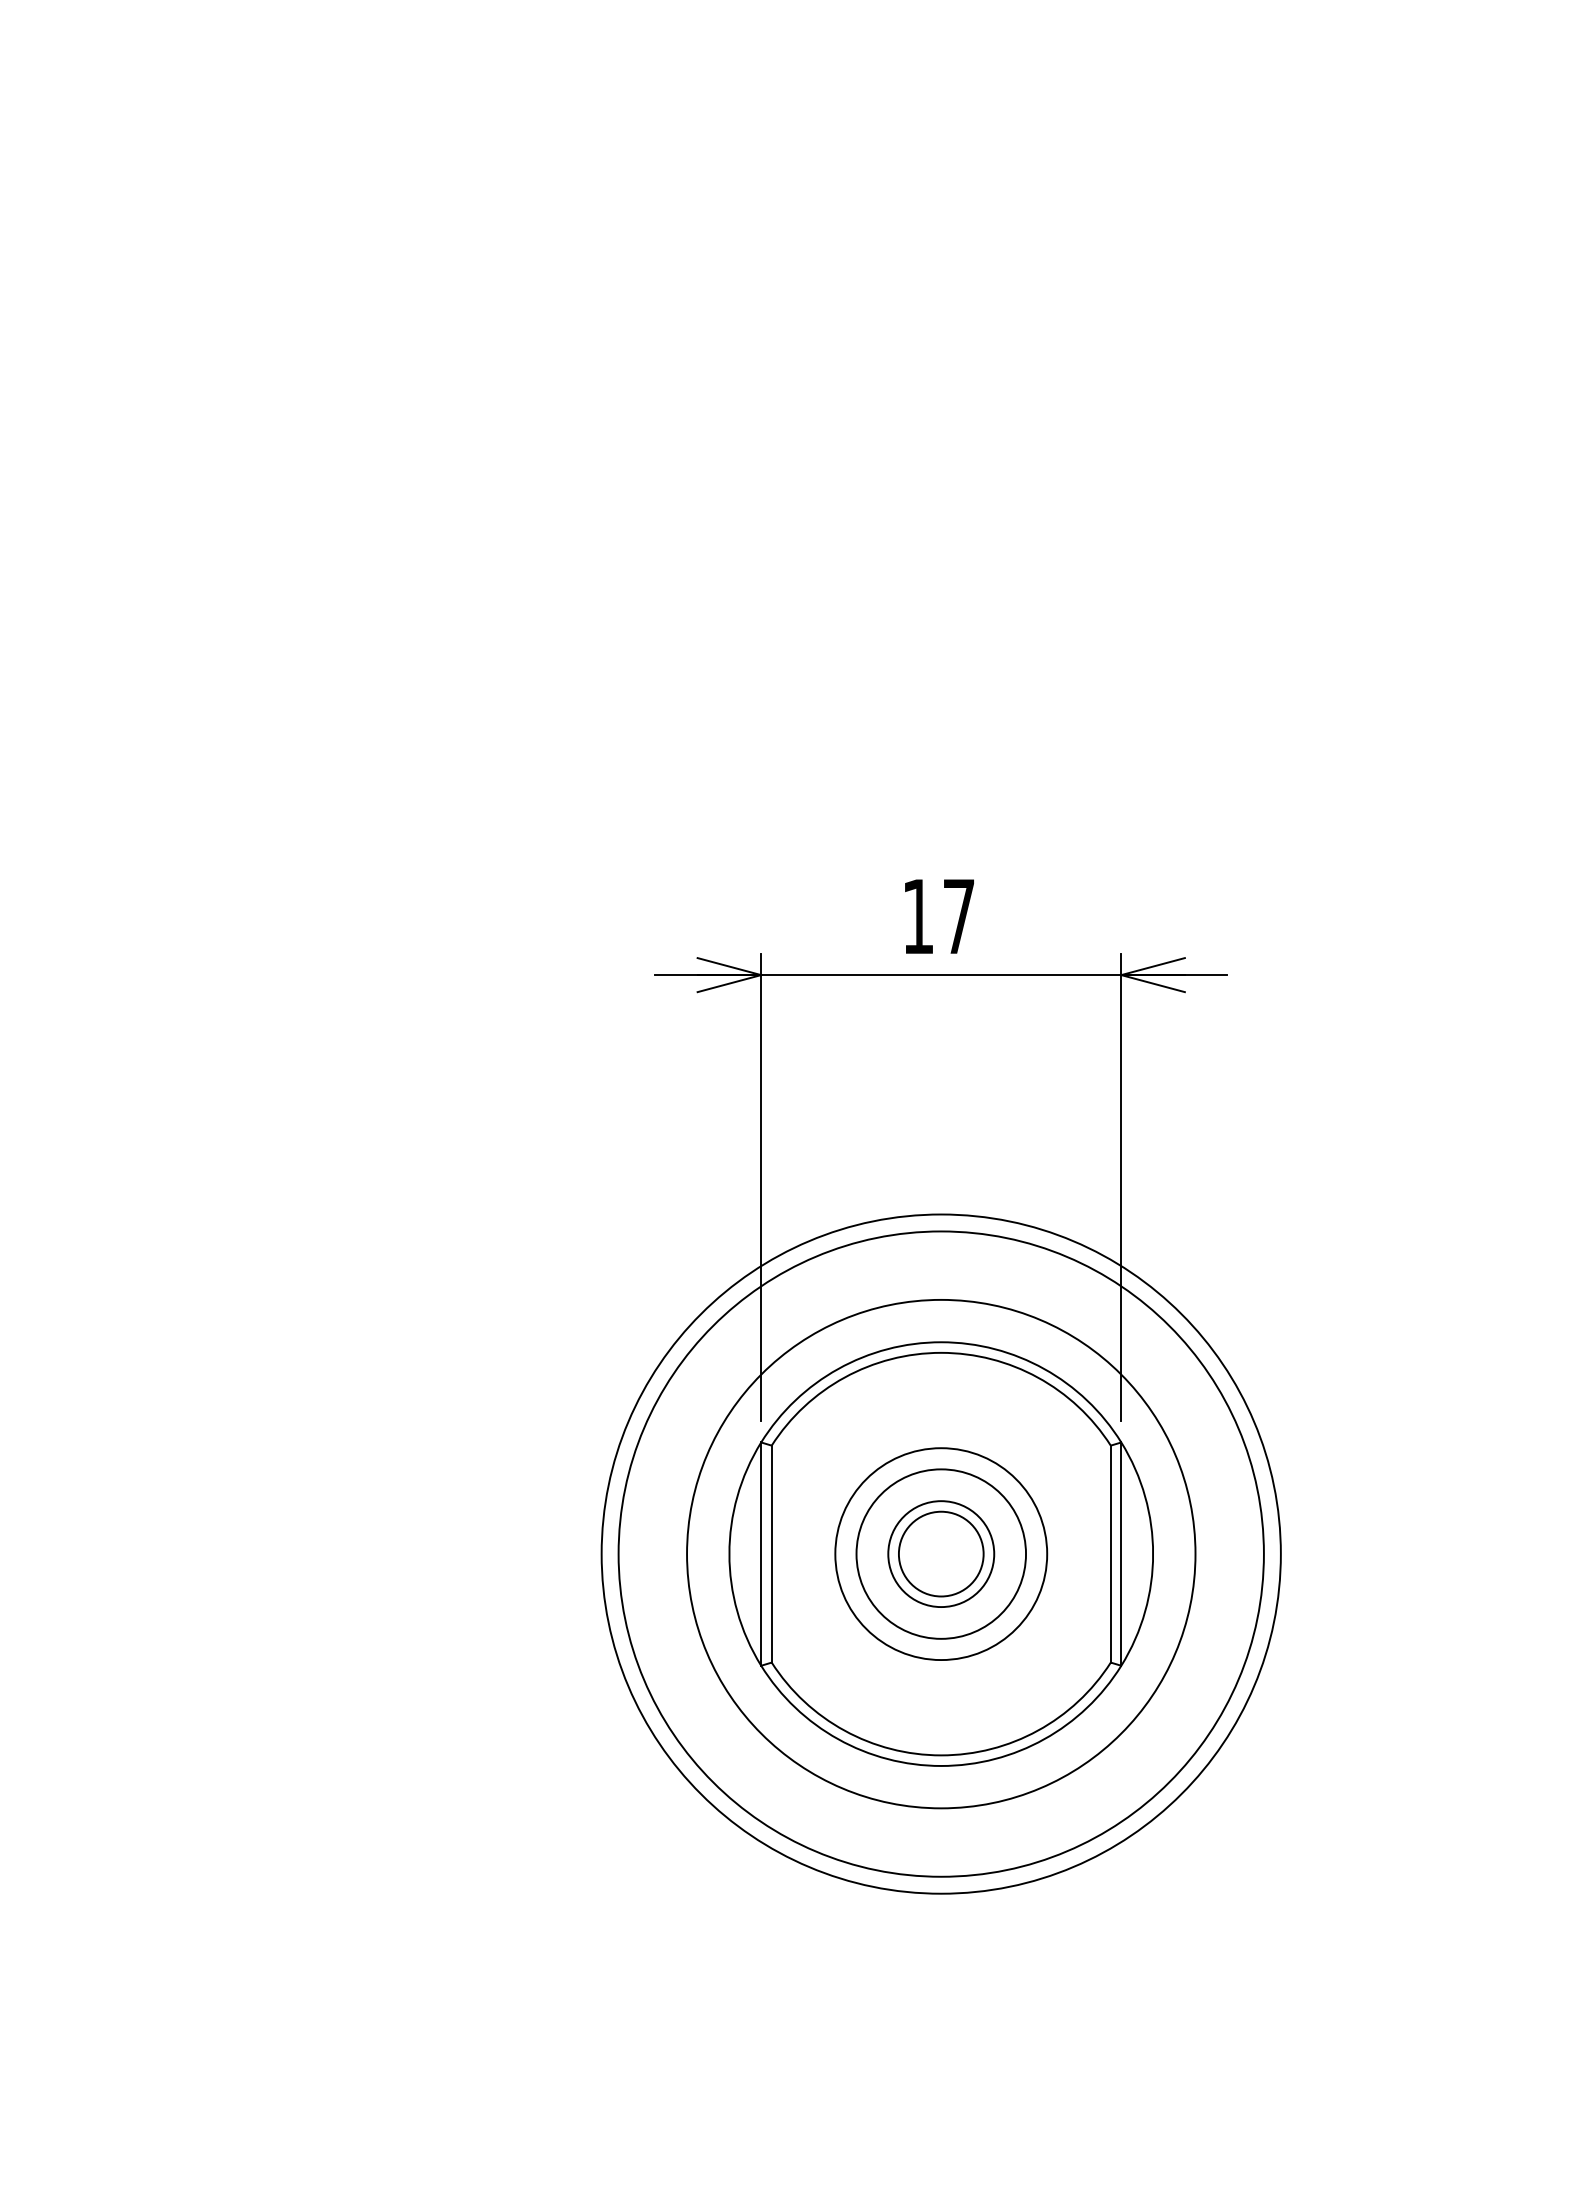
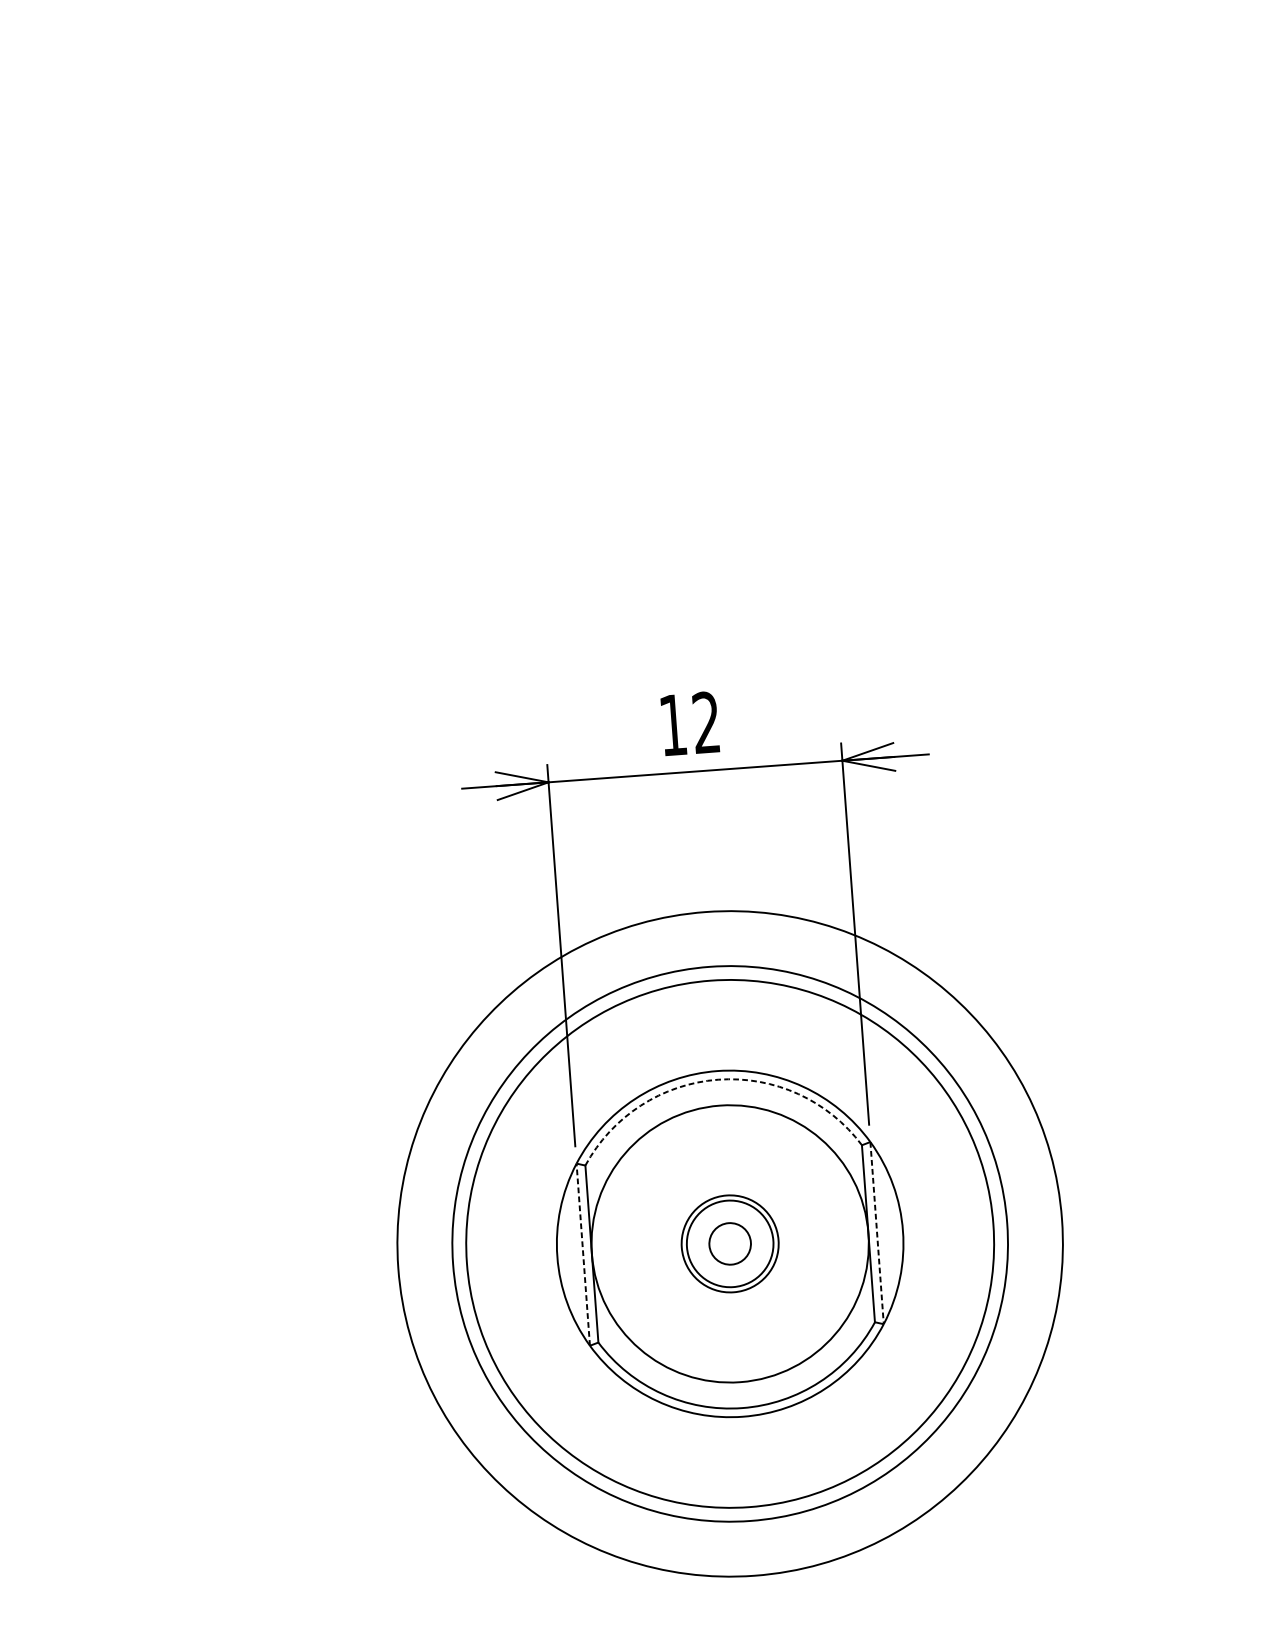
text: (958, 915) -> (705, 721), 17 -> 12
arc: (941, 1352) -> (718, 1079), solid -> dashed
circle: (940, 1553) -> (729, 1243), size x0.6
circle: (941, 1553) -> (730, 1243), size x0.7
circle: (941, 1553) -> (730, 1243), size x1.6
line: (761, 1554) -> (583, 1254), solid -> dashed
circle: (941, 1554) -> (730, 1244), size x1.6
line: (1121, 1554) -> (877, 1233), solid -> dashed

